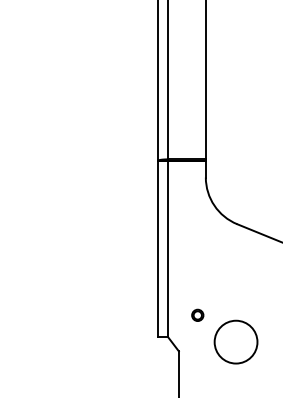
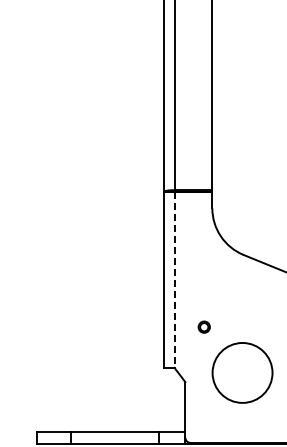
line: (168, 249) -> (174, 280), solid -> dashed
part: (197, 314) -> (203, 326), moved
circle: (236, 341) -> (242, 372), size x1.4

